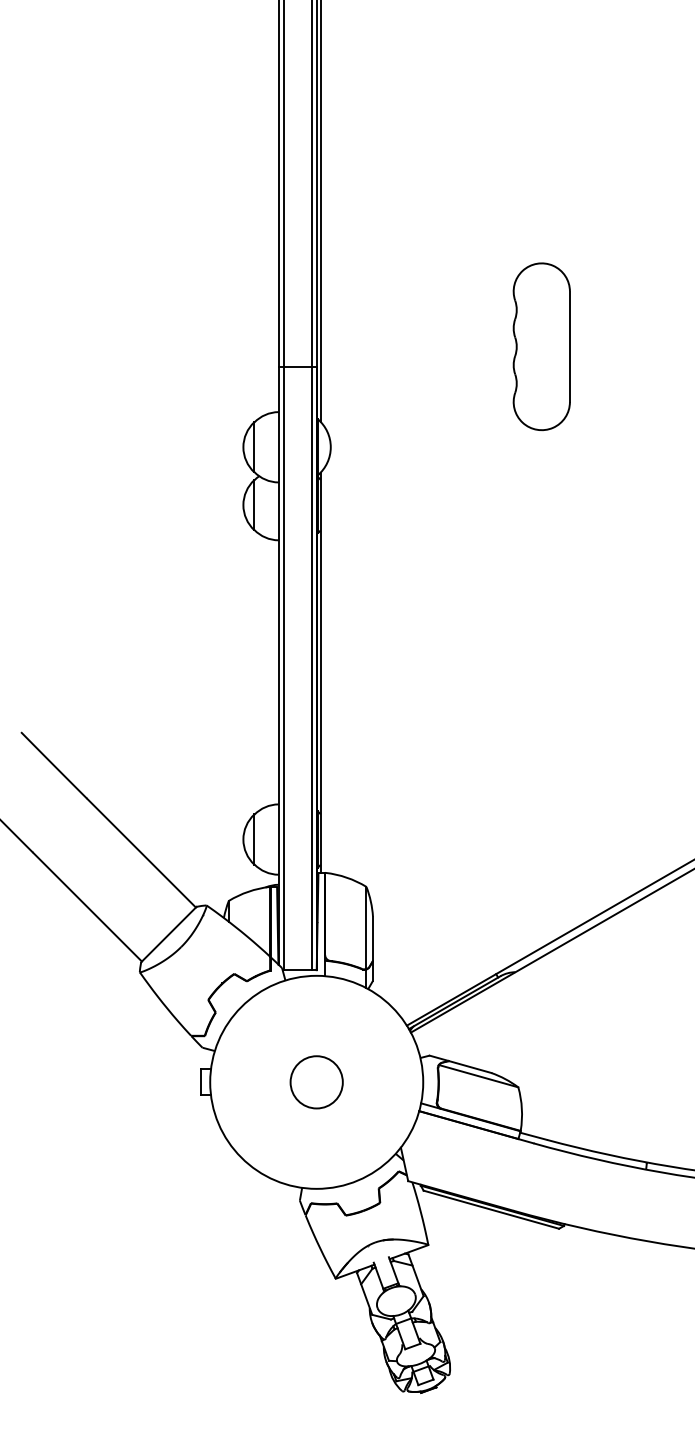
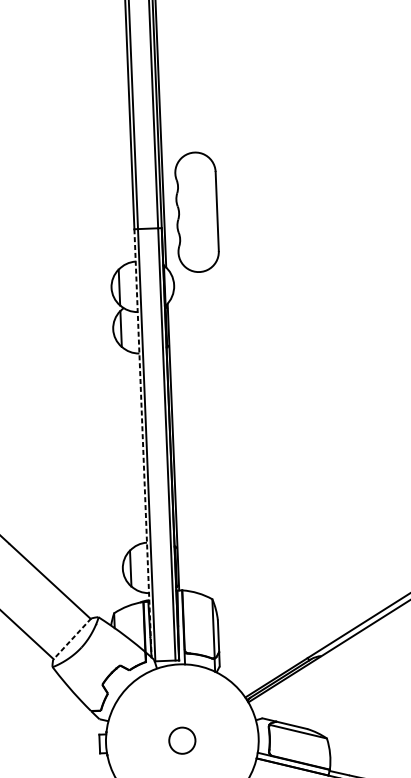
part: (541, 346) -> (196, 212), moved
line: (278, 665) -> (142, 443), solid -> dashed
line: (168, 934) -> (71, 639), solid -> dashed
circle: (316, 1082) -> (182, 740), size x0.7

